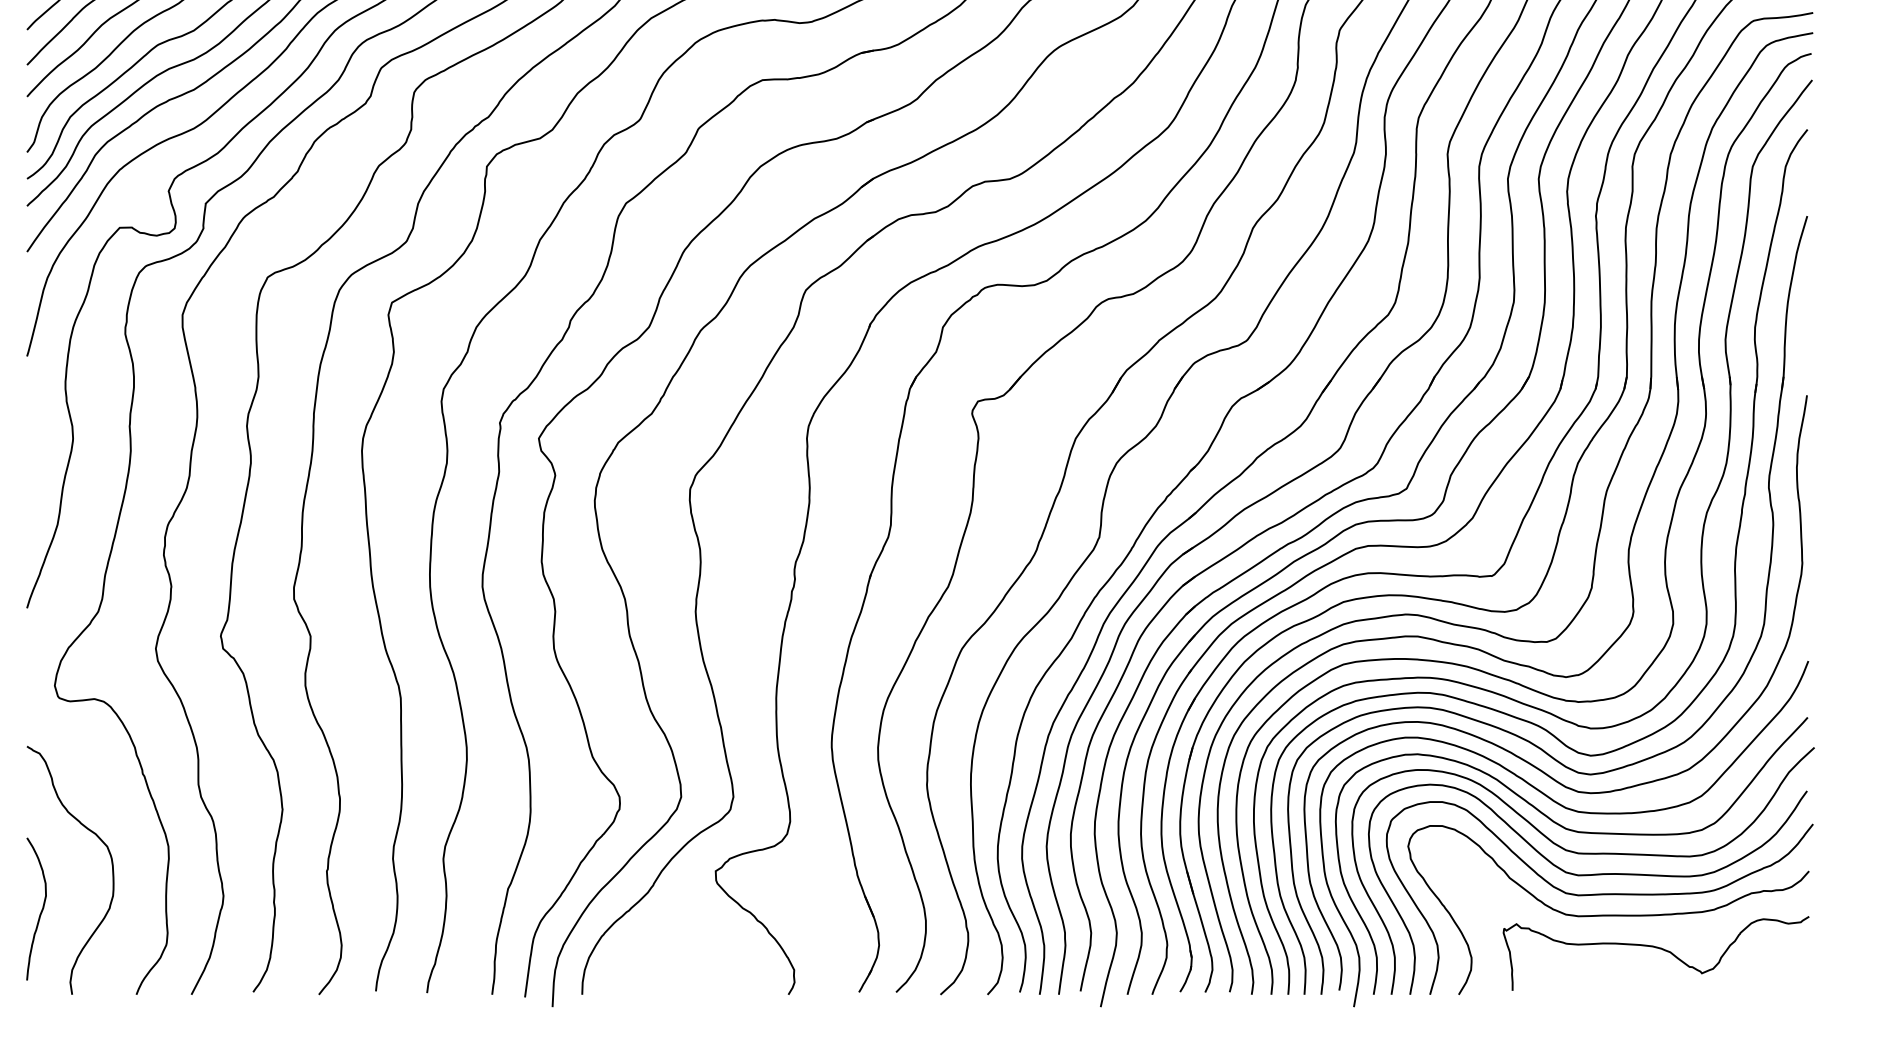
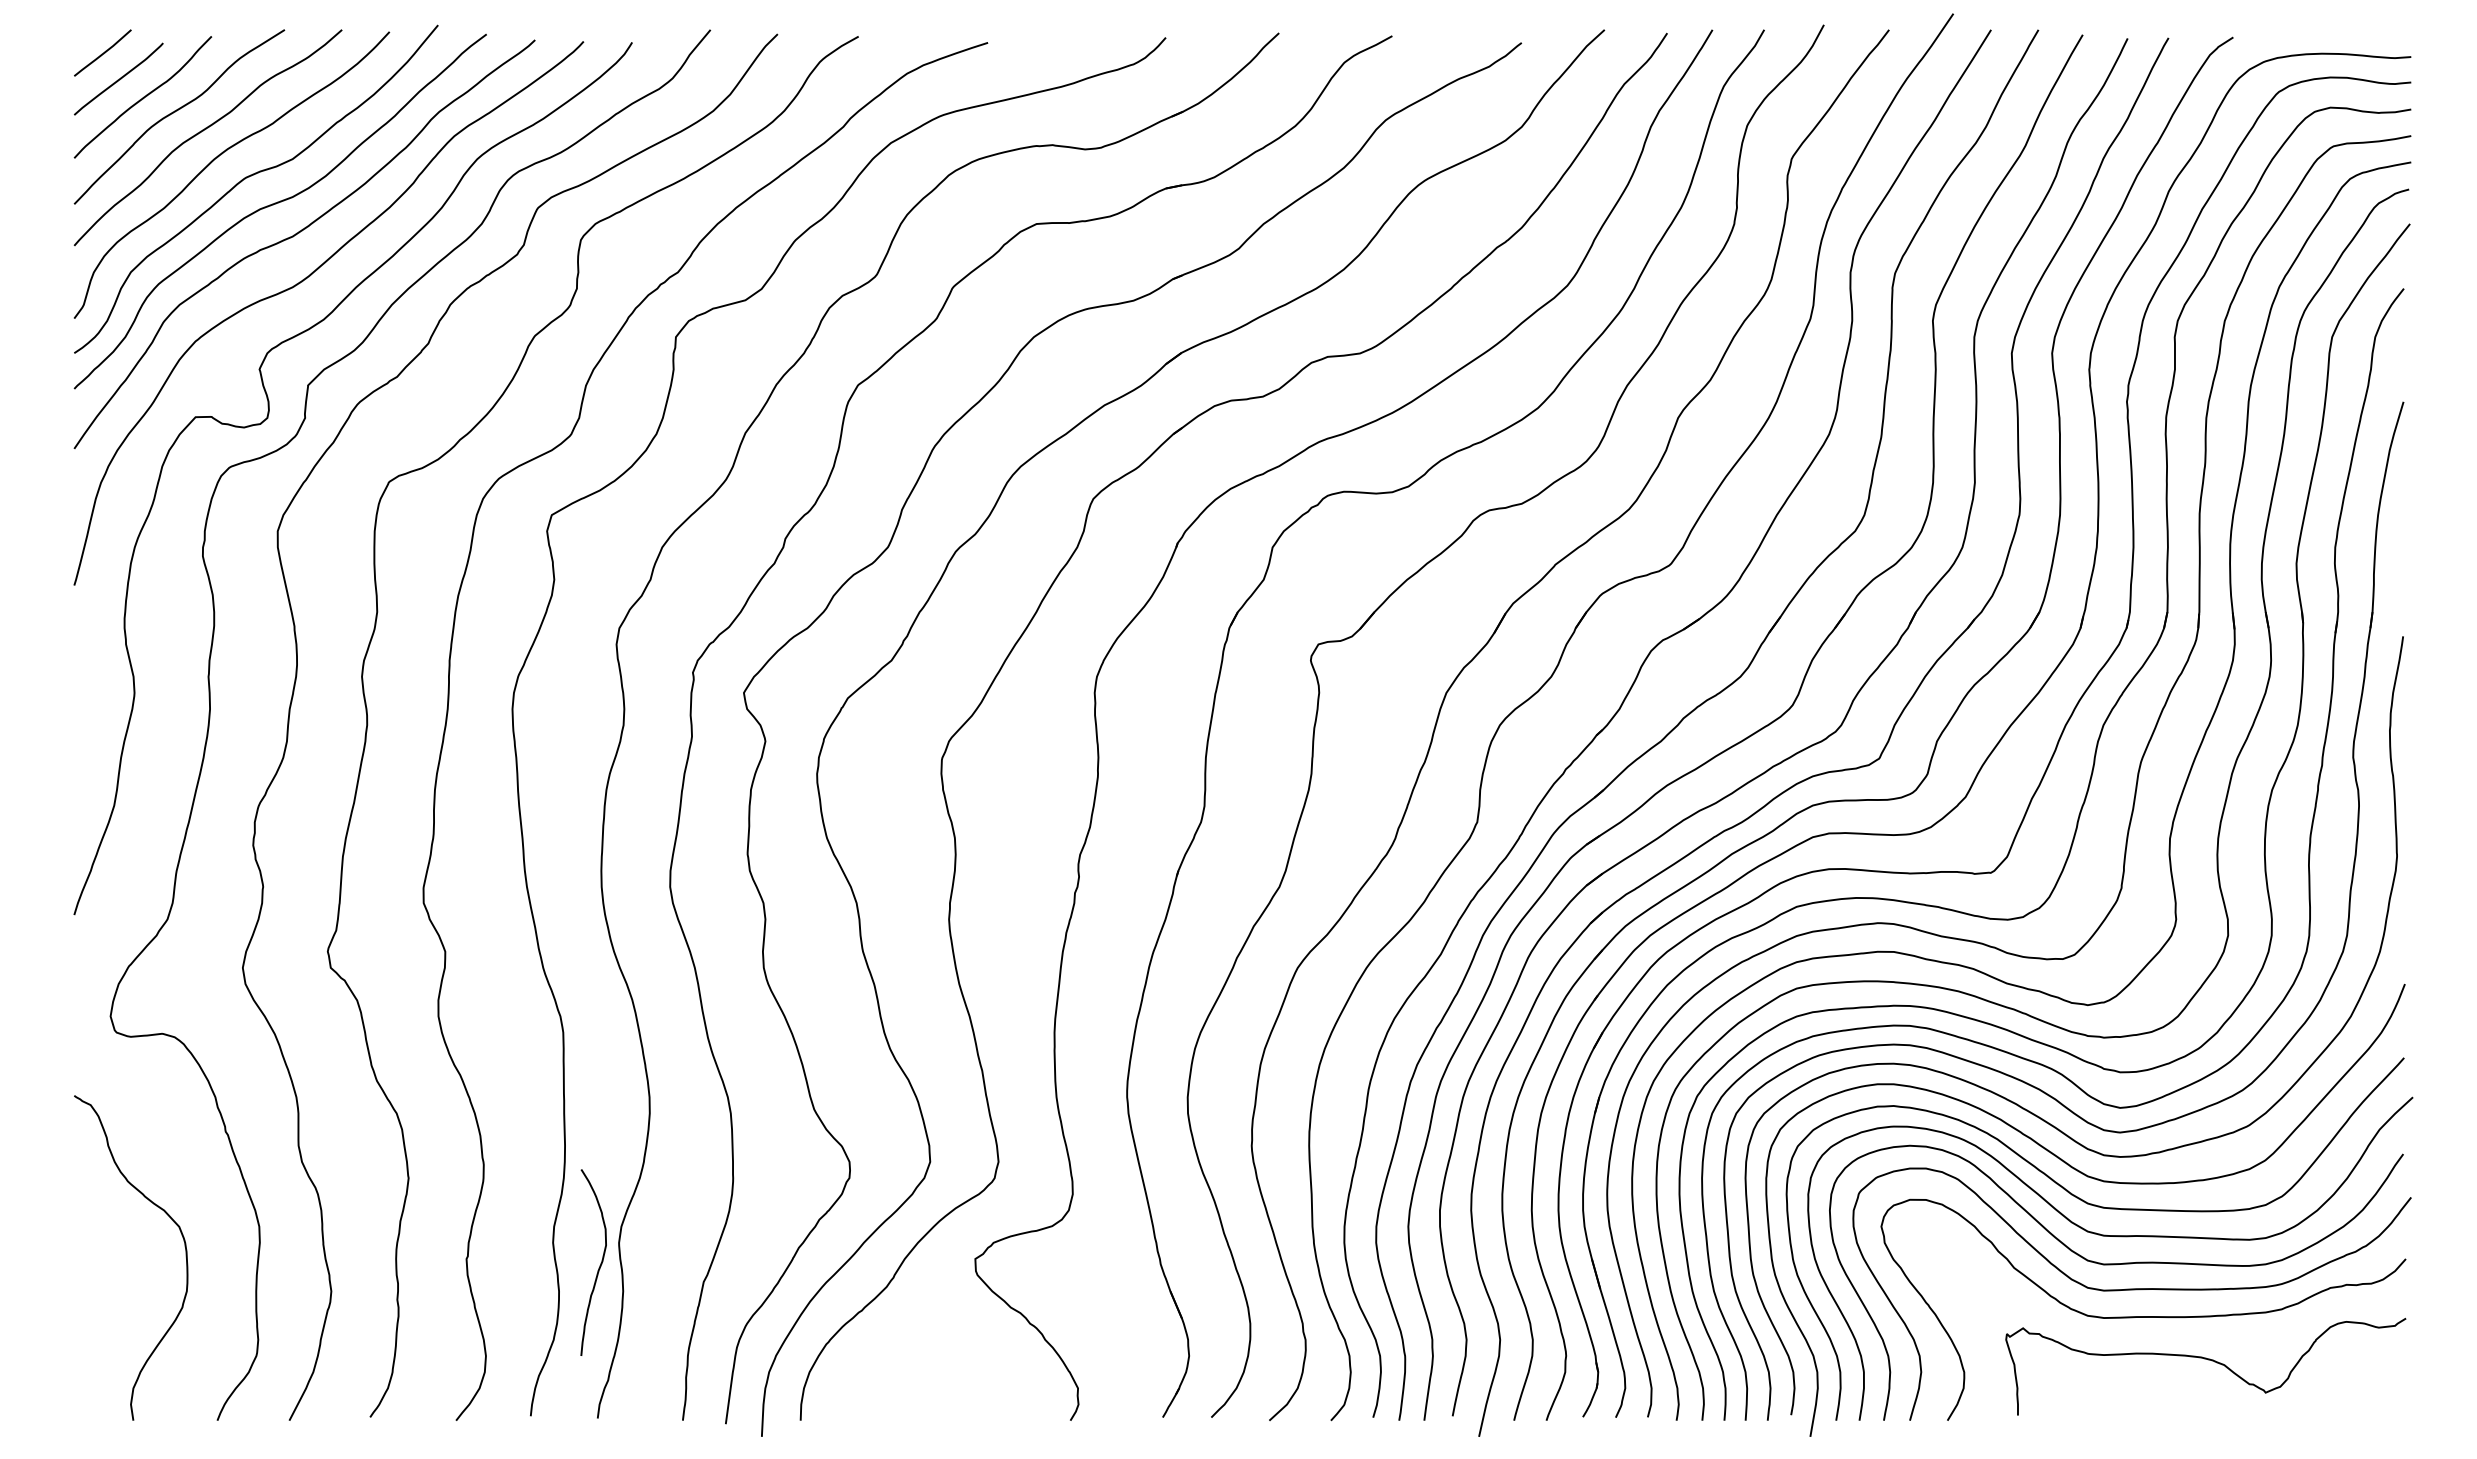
curve: (40, 911) -> (599, 1265), moved

